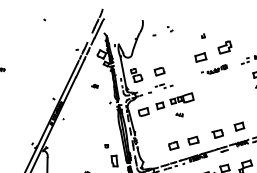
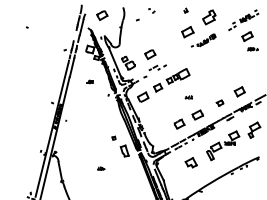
part: (120, 23) -> (102, 15), added
part: (179, 114) -> (188, 97), moved
part: (217, 132) -> (219, 102), size x0.6

